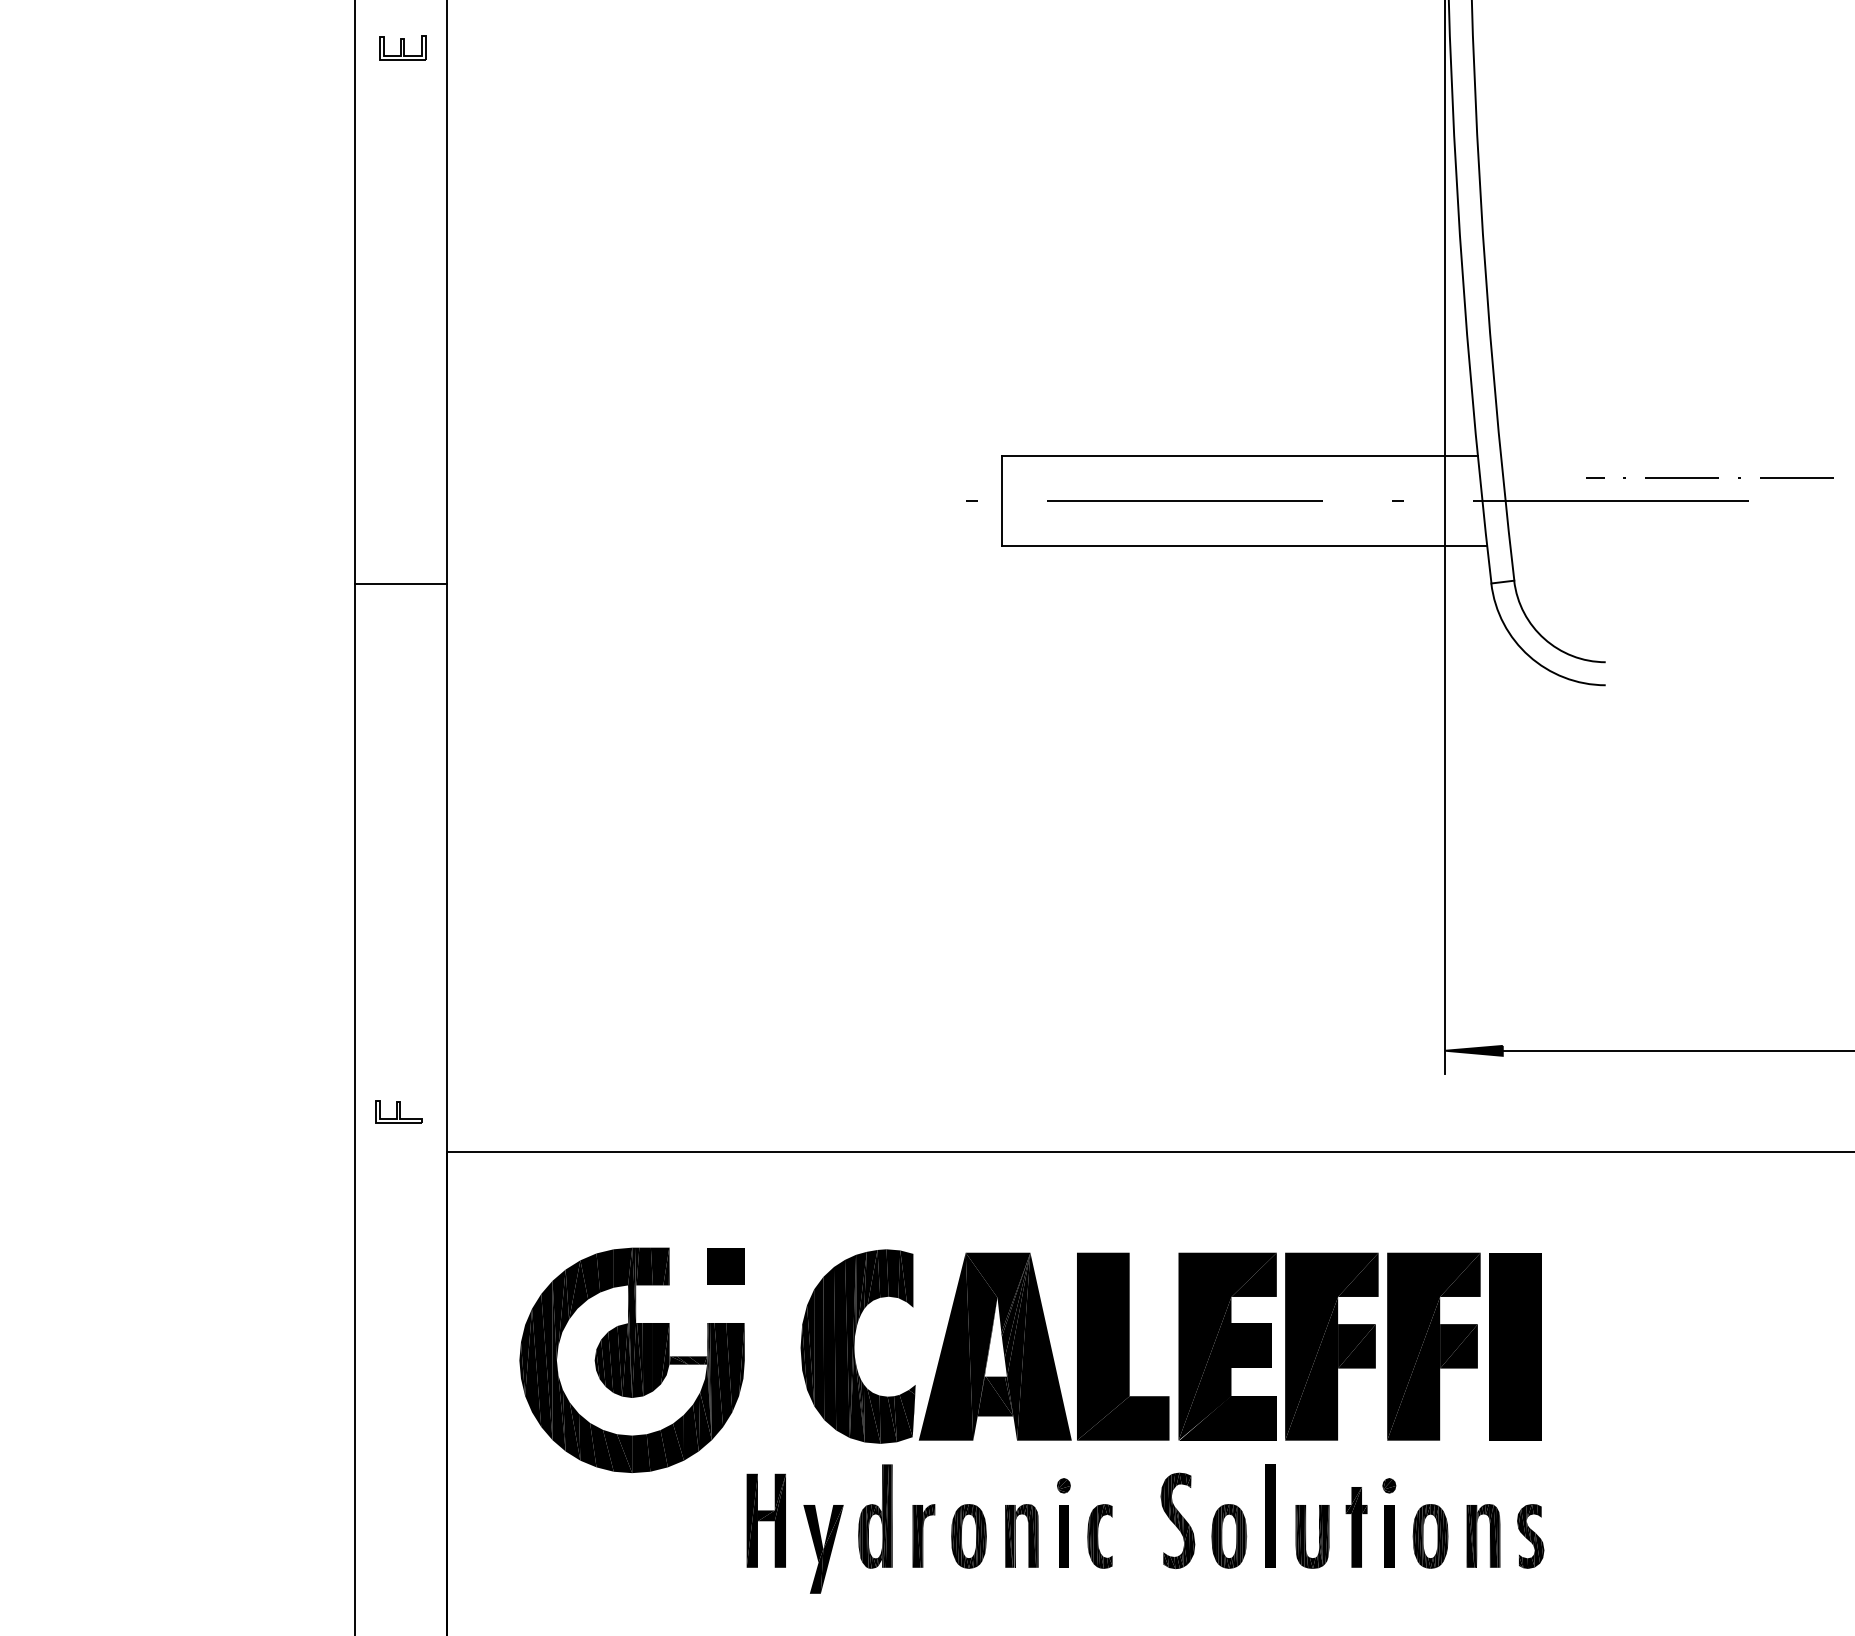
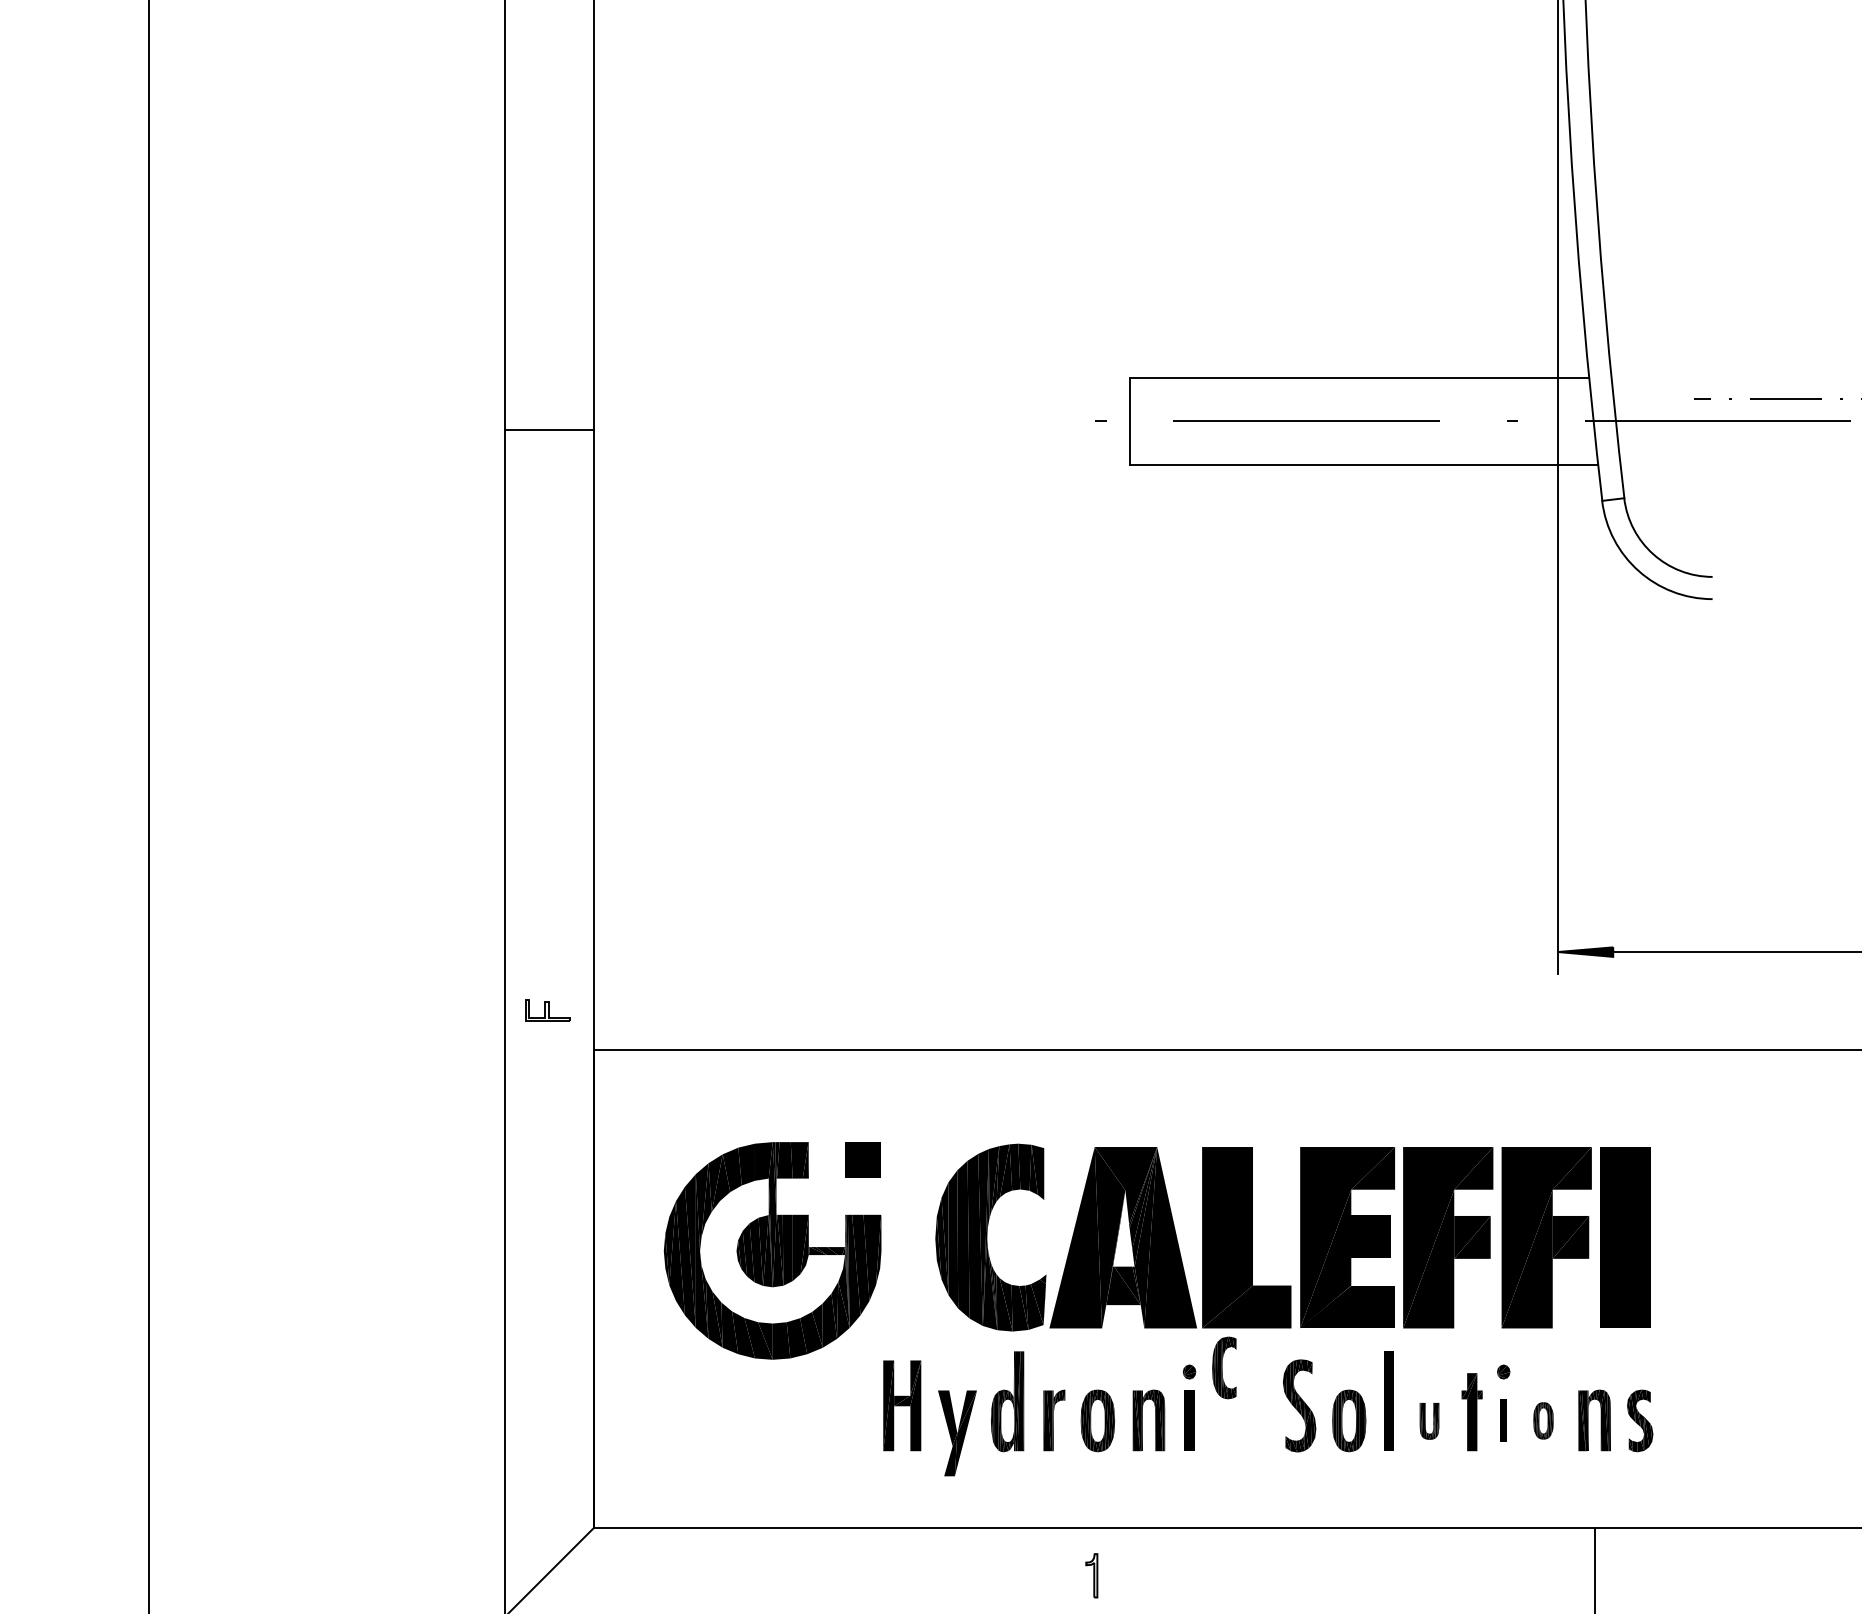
line: (400, 584) -> (549, 430), moved
part: (1100, 1536) -> (1224, 1367), moved
part: (1389, 1536) -> (1503, 1420), size x0.7
part: (1430, 1536) -> (1543, 1420), size x0.6
part: (1312, 1537) -> (1429, 1421), size x0.6

